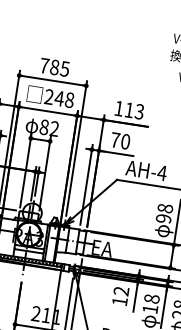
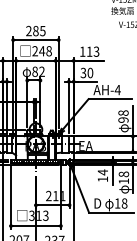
text: (44, 64) -> (28, 30), 785 -> 285
text: (115, 139) -> (83, 72), 70 -> 30
text: (120, 291) -> (102, 172), 12 -> 14

